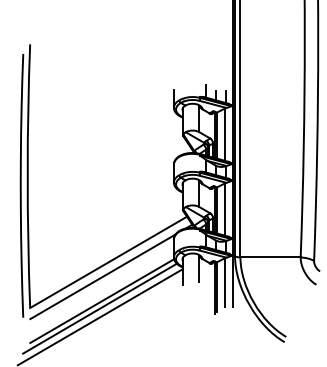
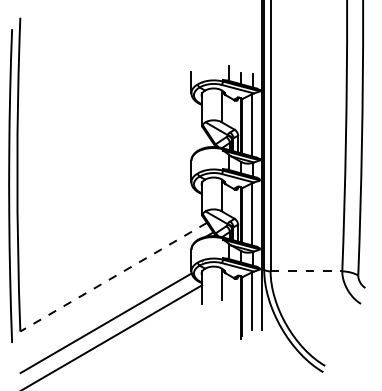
line: (271, 257) -> (307, 271), solid -> dashed
line: (108, 262) -> (113, 277), solid -> dashed
line: (102, 276) -> (106, 294), removed
line: (99, 308) -> (102, 332), removed

